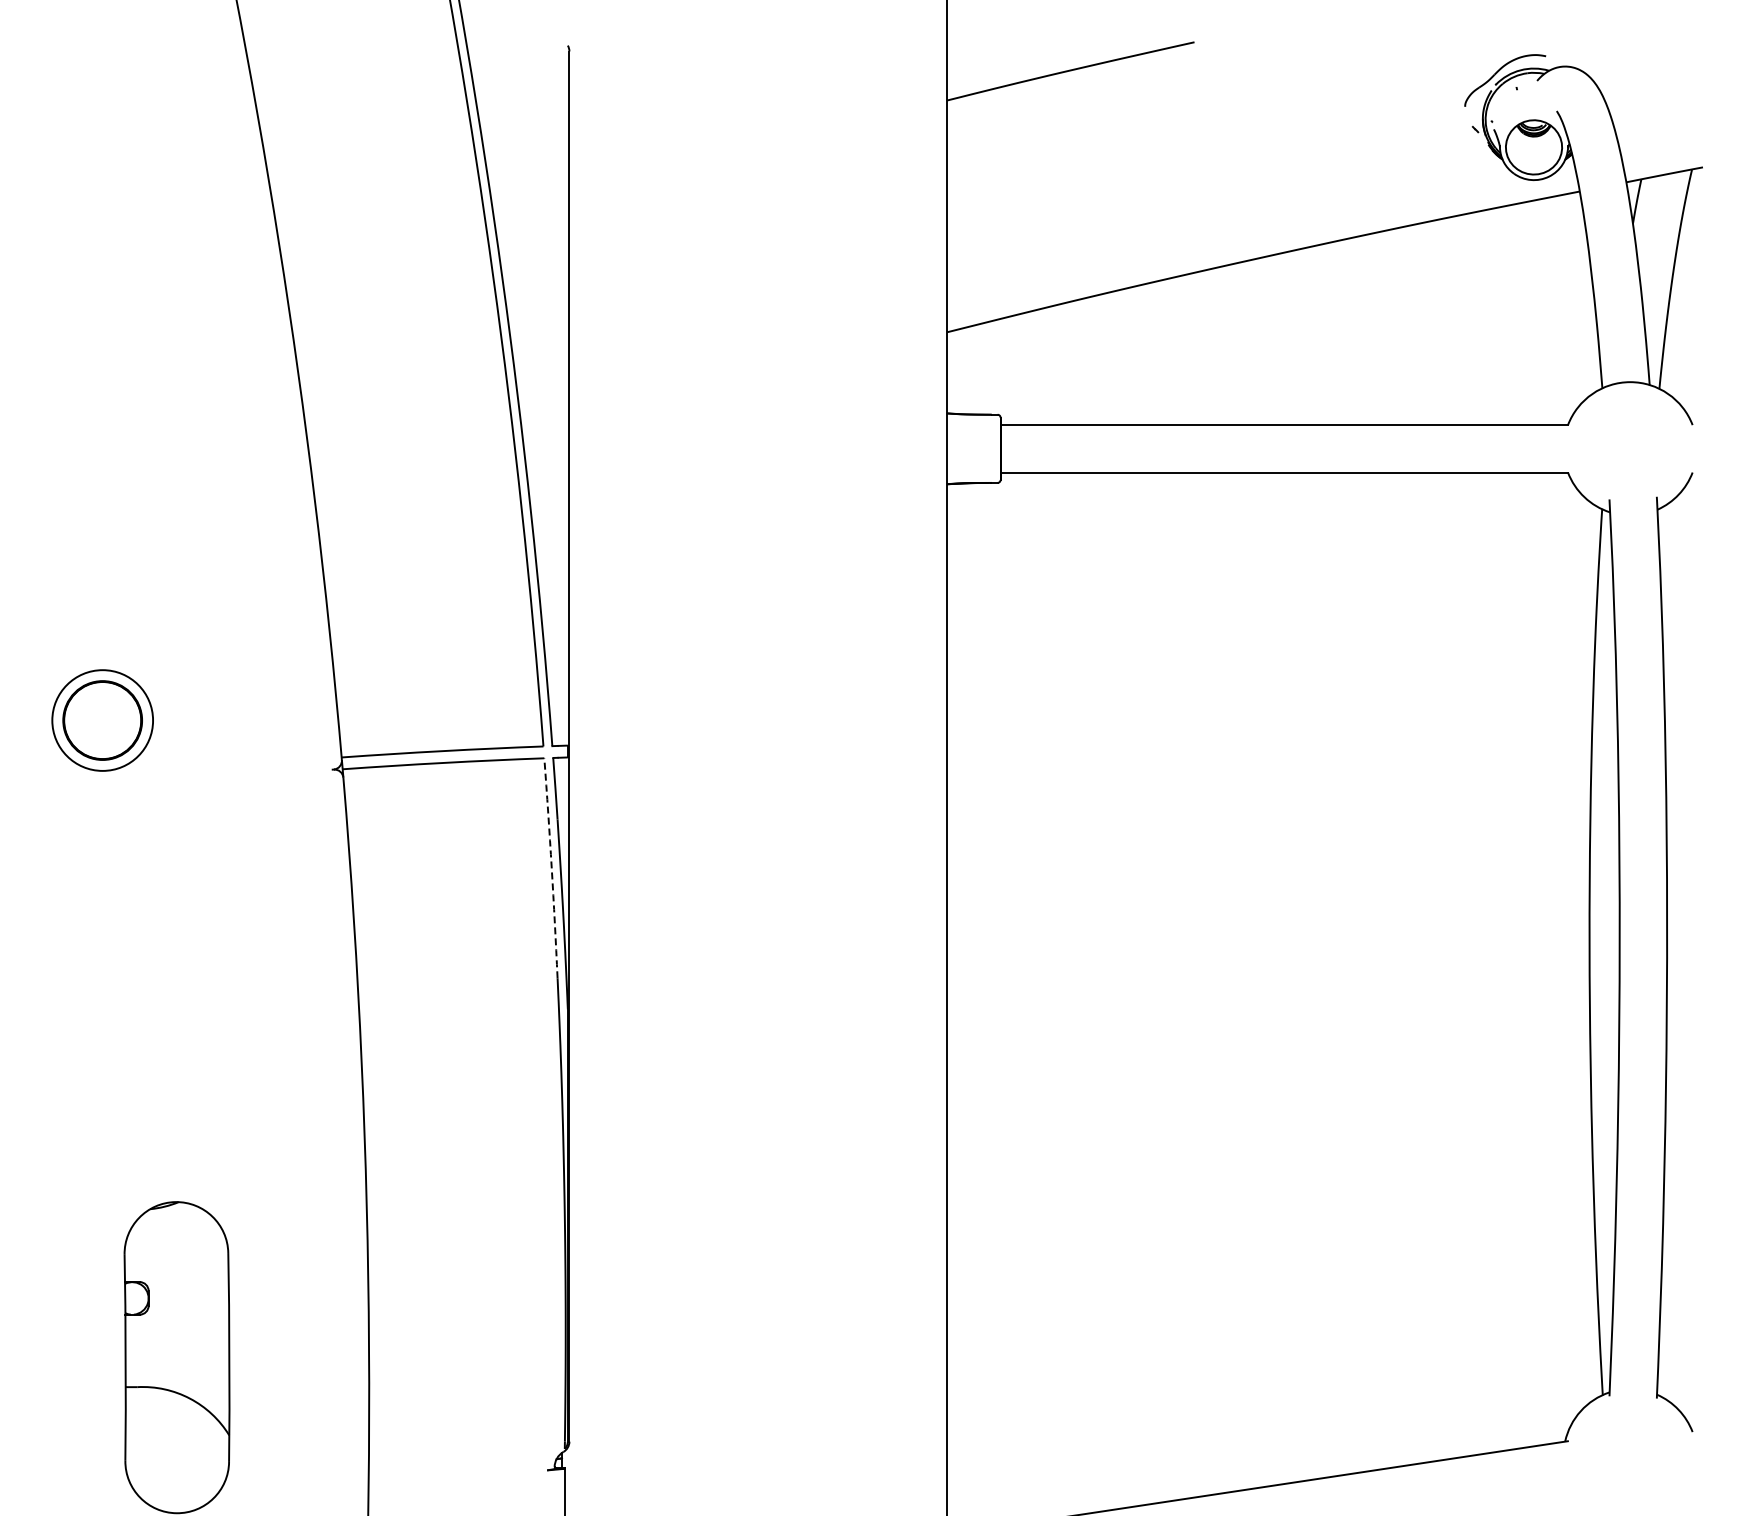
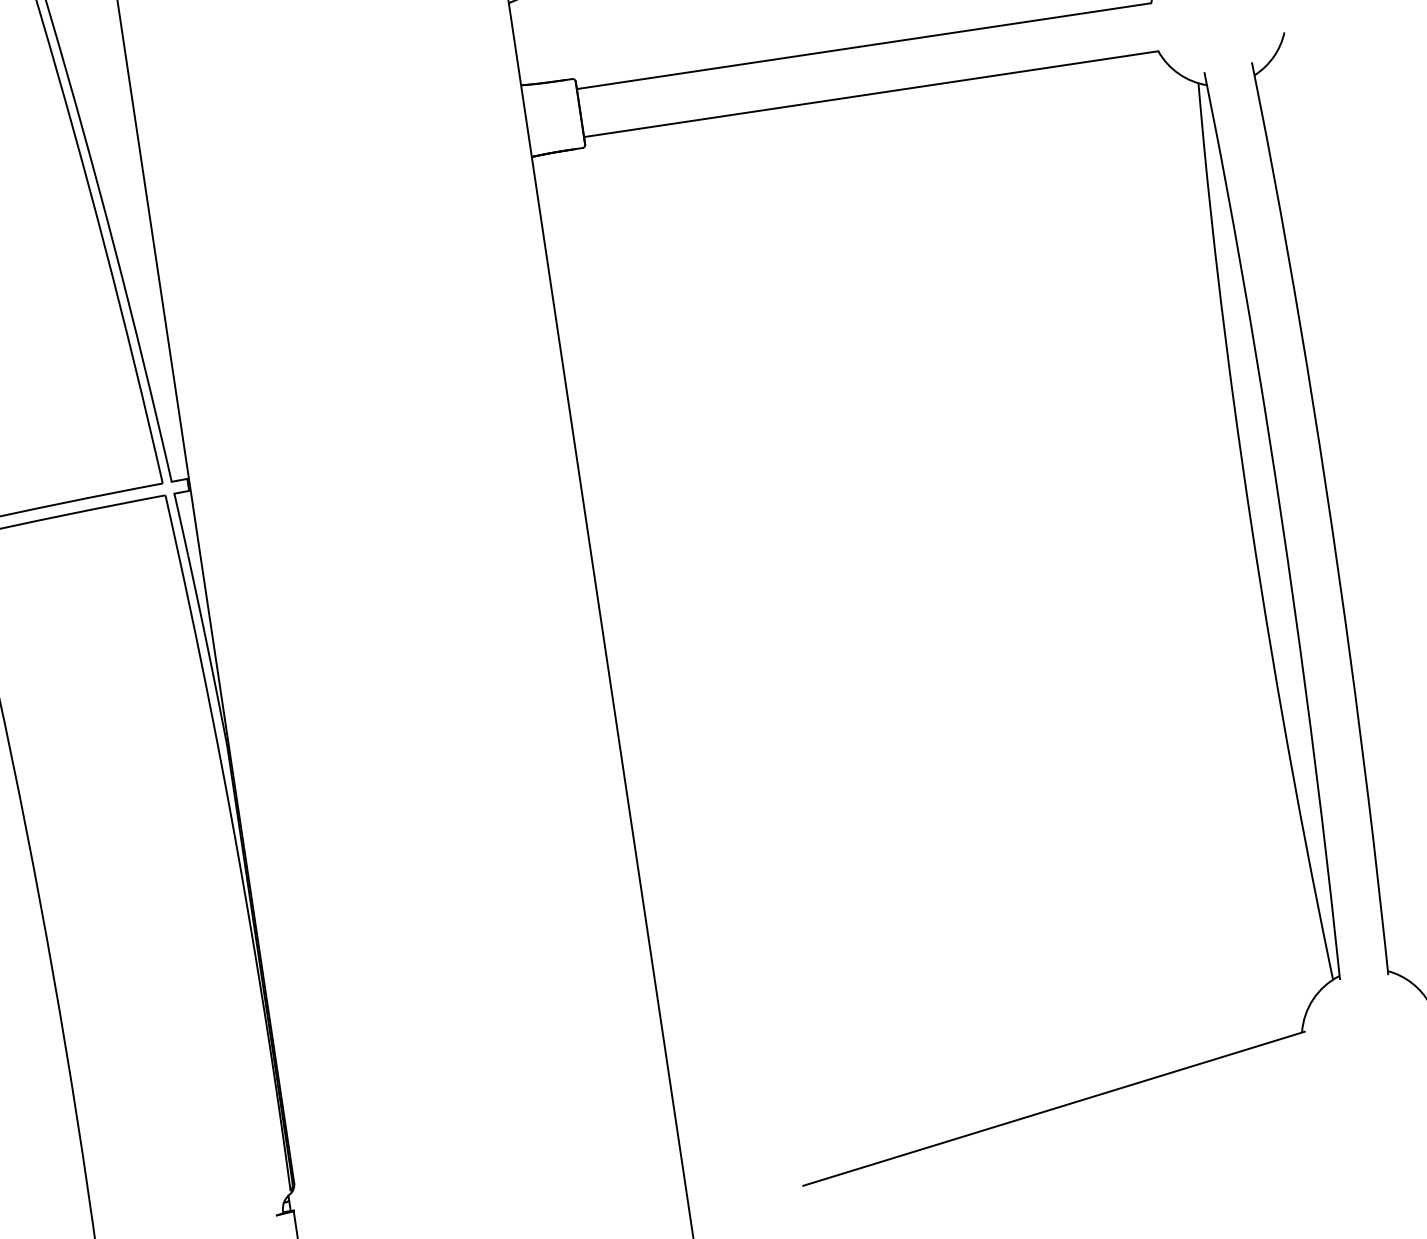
arc: (551, 868) -> (189, 605), dashed -> solid

